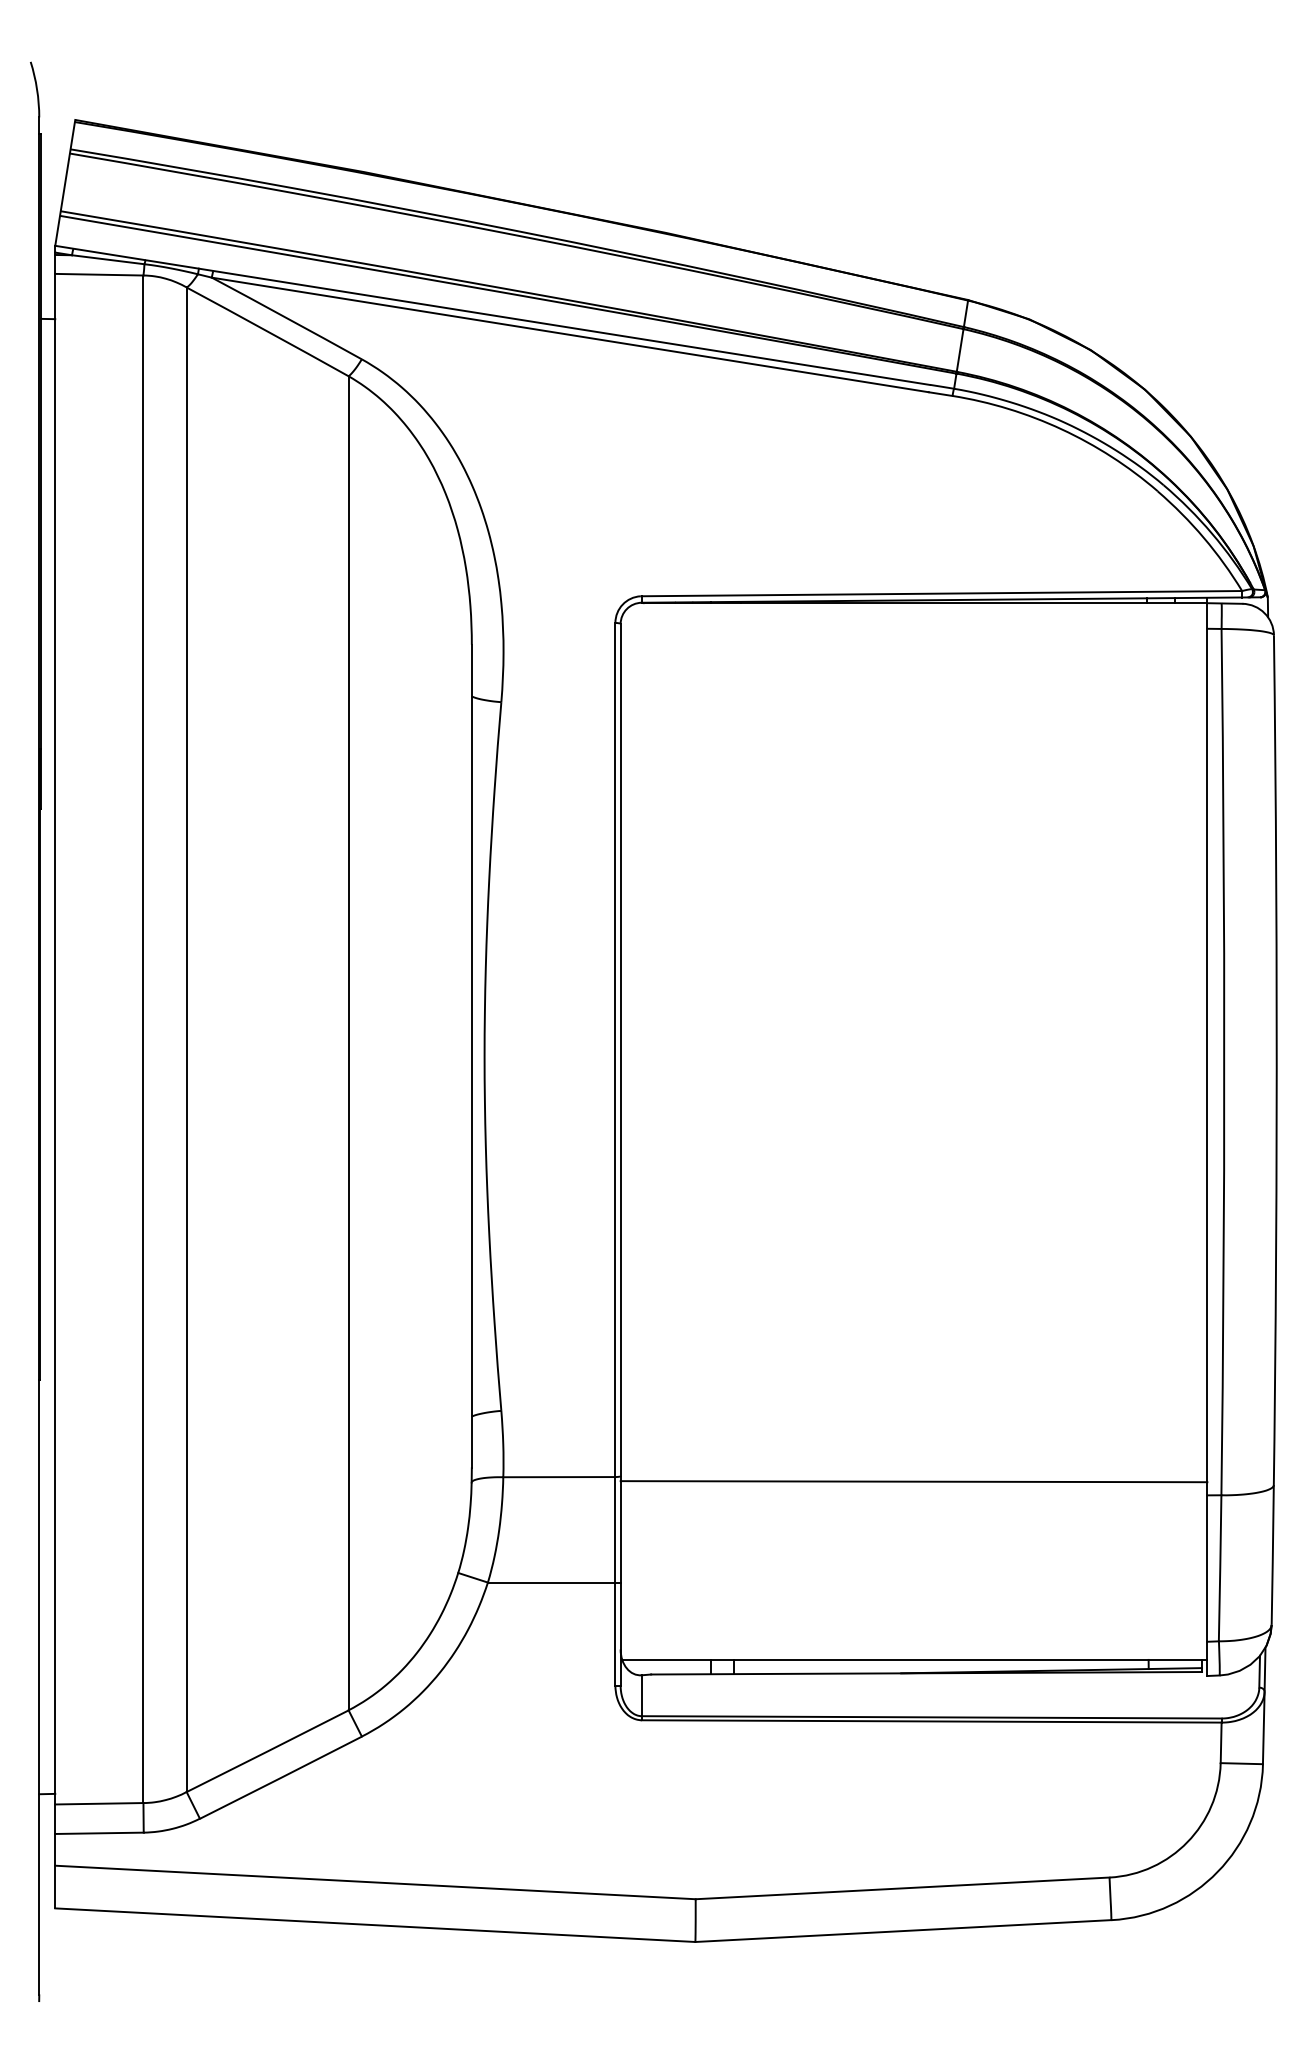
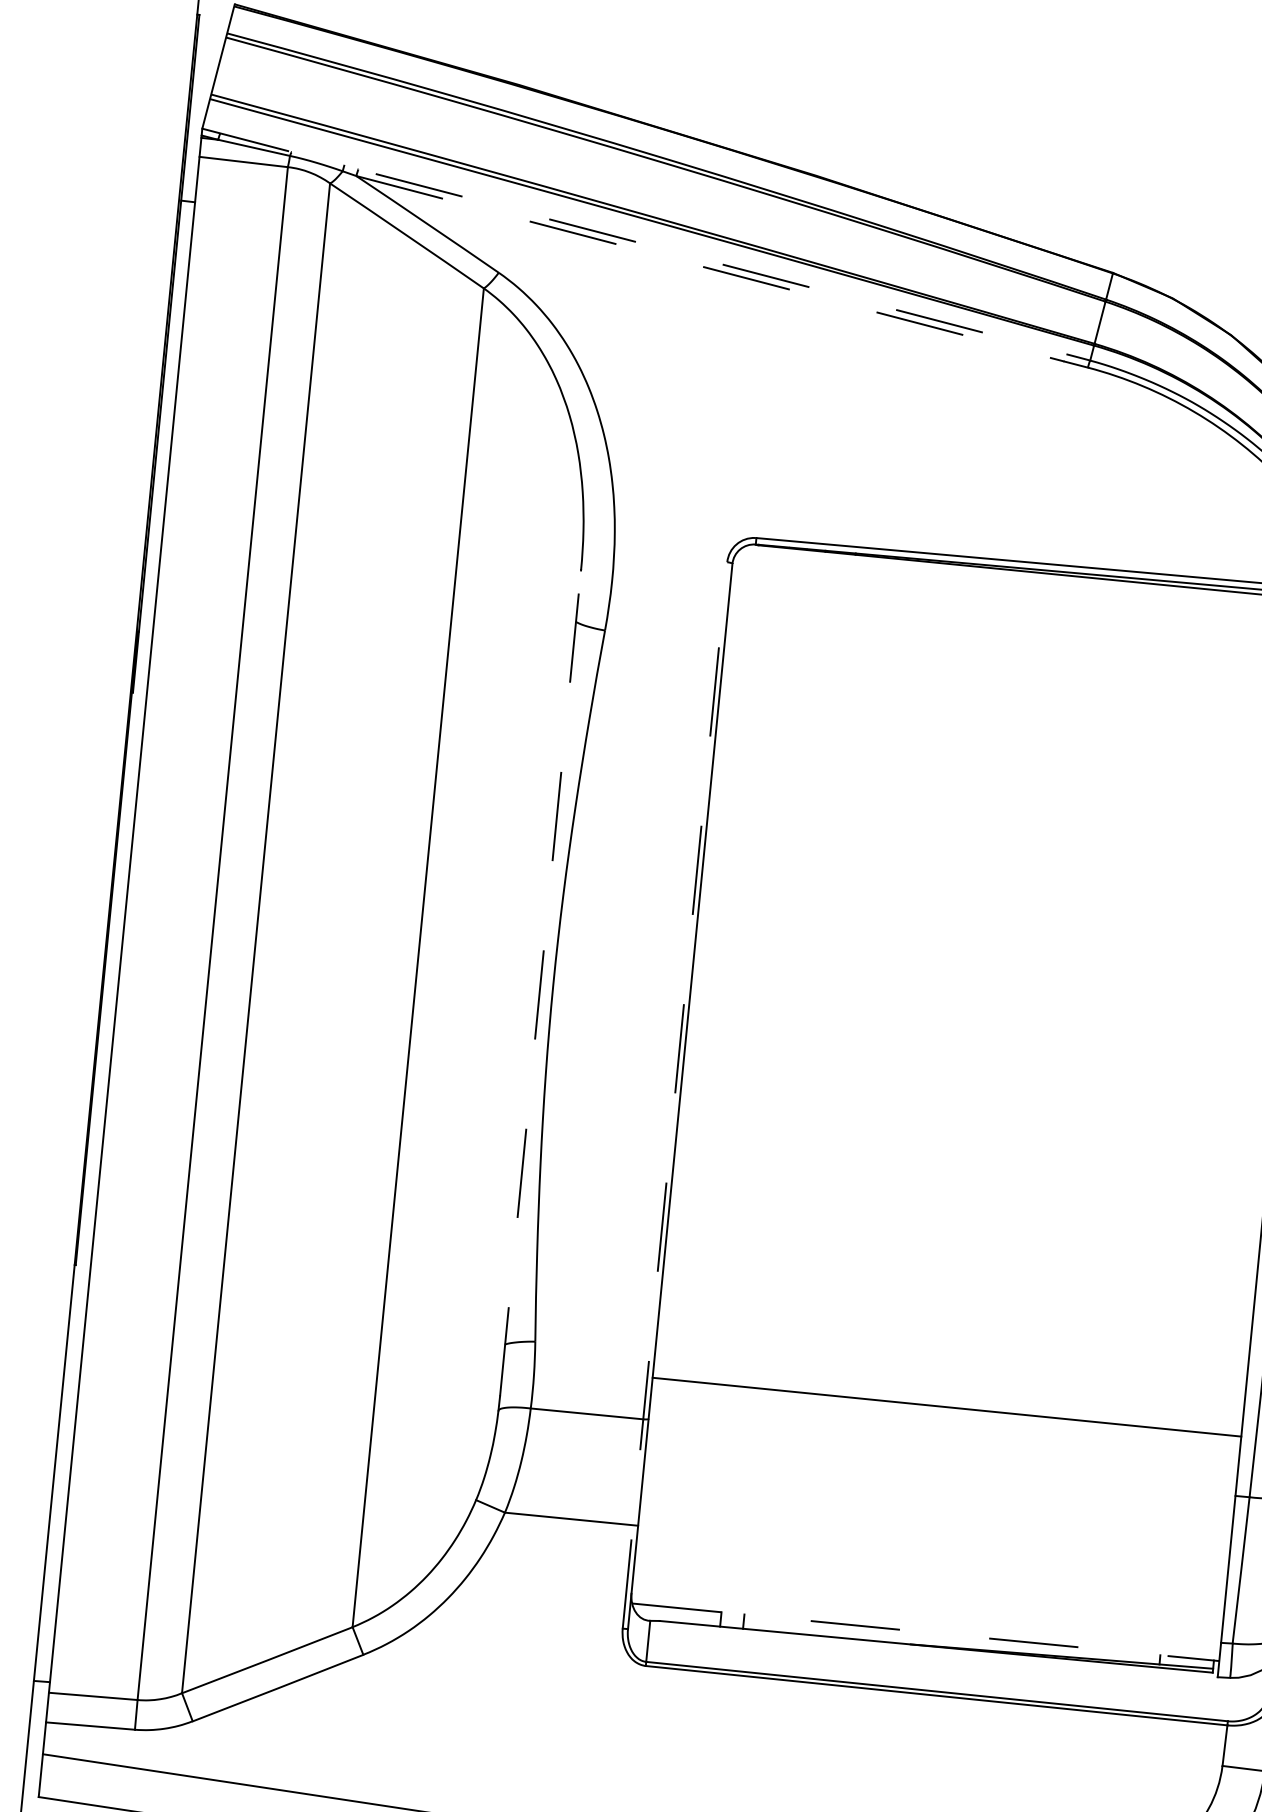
line: (492, 315) -> (634, 241), solid -> dashed
line: (570, 335) -> (710, 269), solid -> dashed
line: (471, 1056) -> (540, 983), solid -> dashed
line: (615, 1153) -> (675, 1094), solid -> dashed
line: (913, 1481) -> (946, 1406), moved
line: (915, 1659) -> (926, 1631), solid -> dashed

